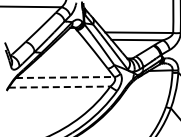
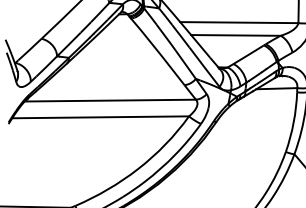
line: (65, 77) -> (110, 100), dashed -> solid
line: (59, 87) -> (100, 117), dashed -> solid

